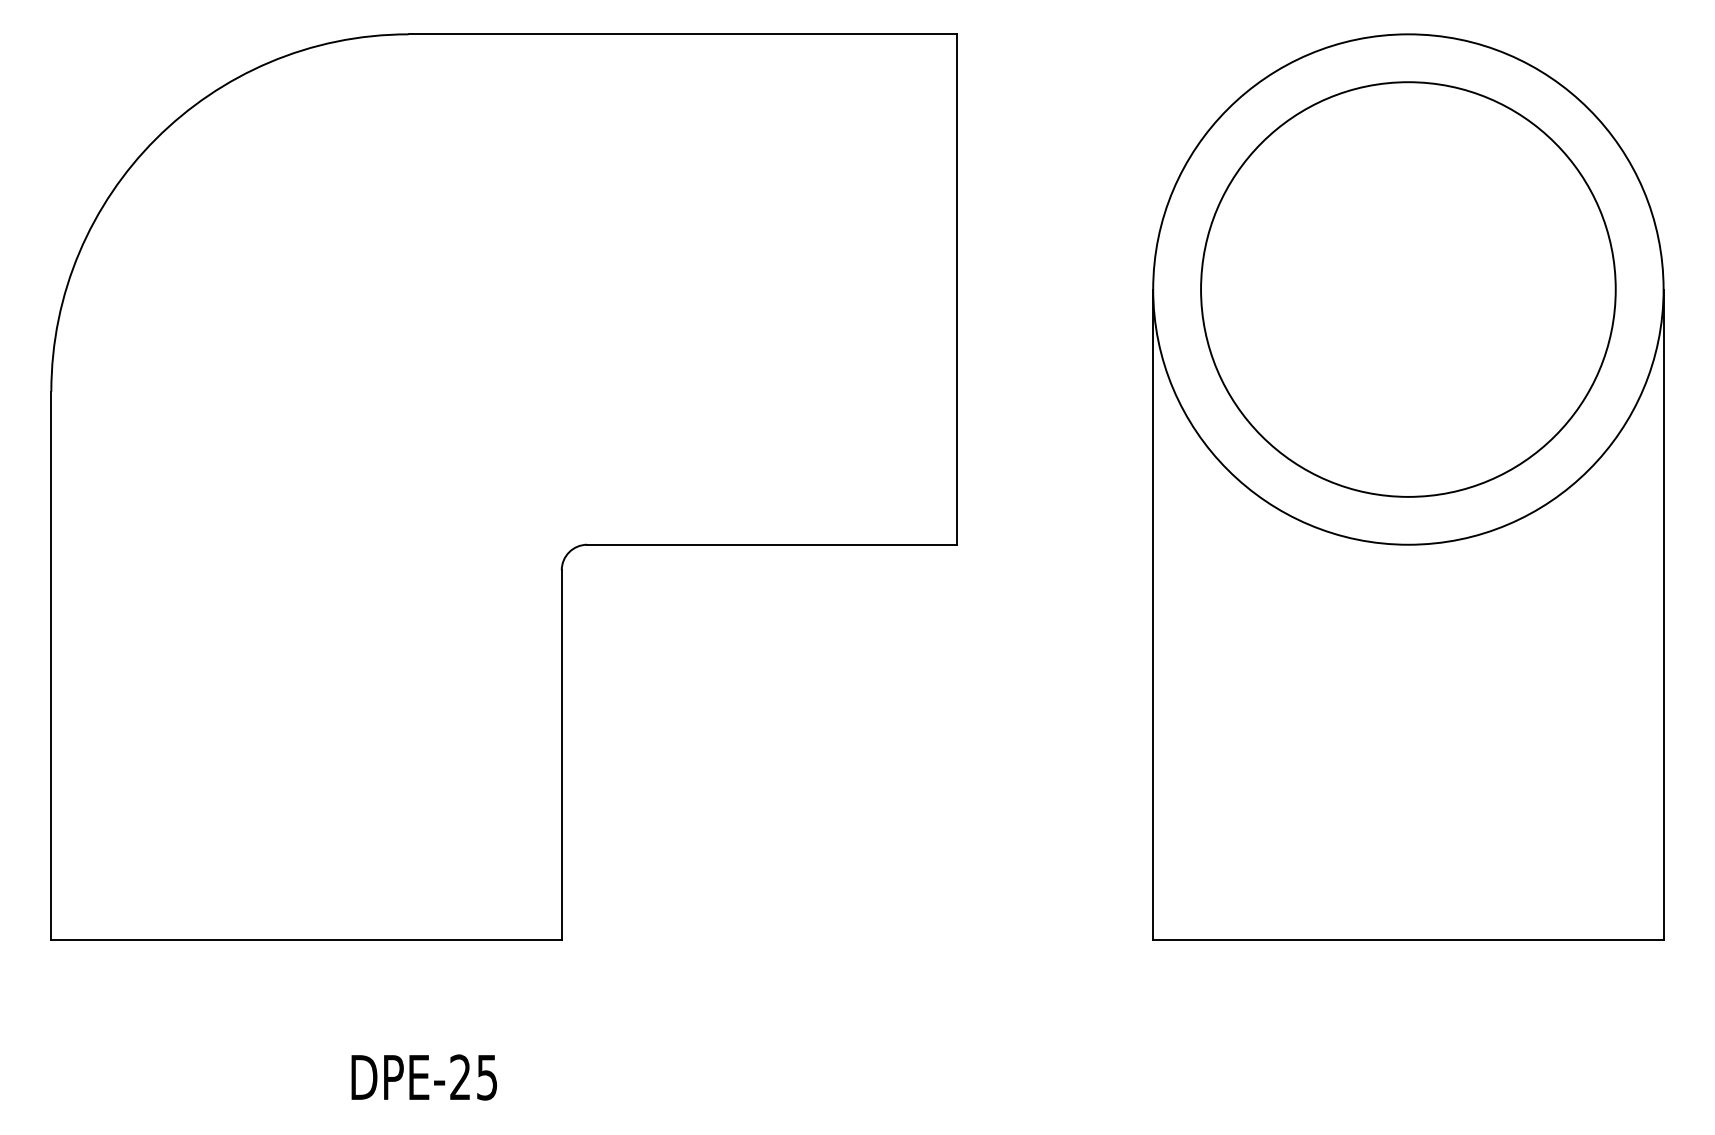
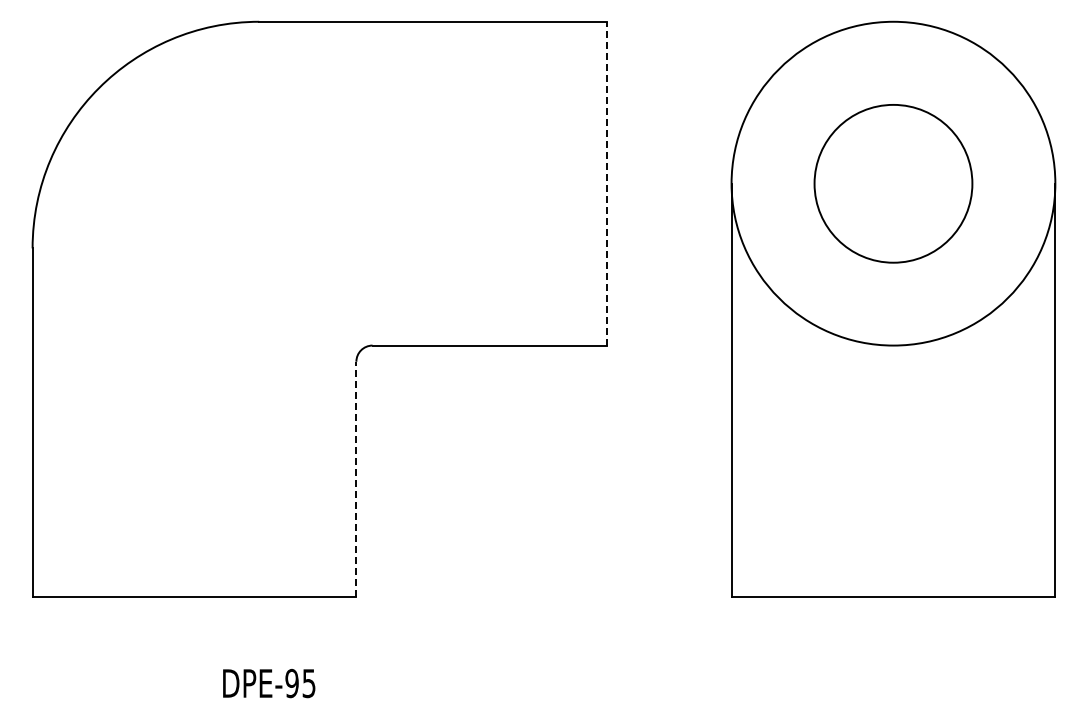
line: (957, 289) -> (607, 183), solid -> dashed
circle: (1408, 289) -> (893, 183), size x0.6
line: (561, 754) -> (356, 478), solid -> dashed
text: (459, 1077) -> (291, 683), DPE-25 -> DPE-95

